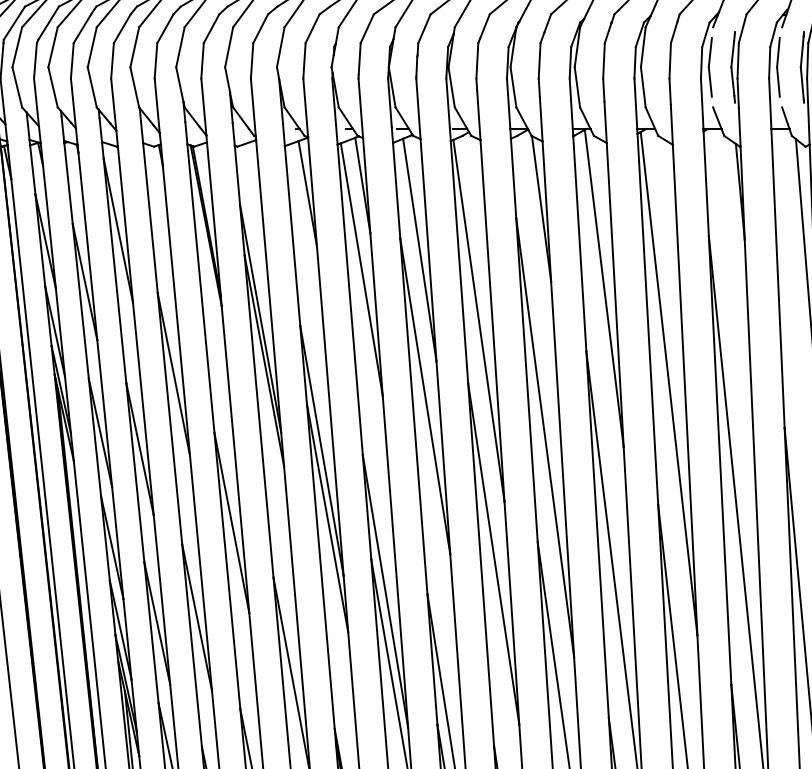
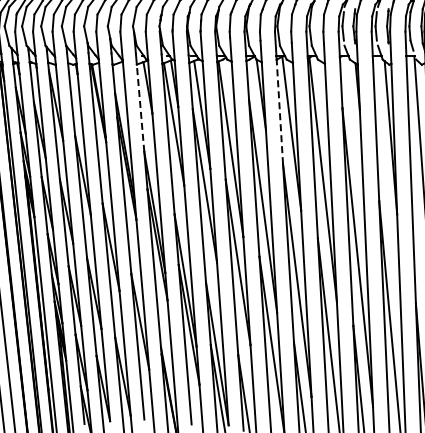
line: (292, 236) -> (140, 108), solid -> dashed
line: (579, 242) -> (279, 111), solid -> dashed

